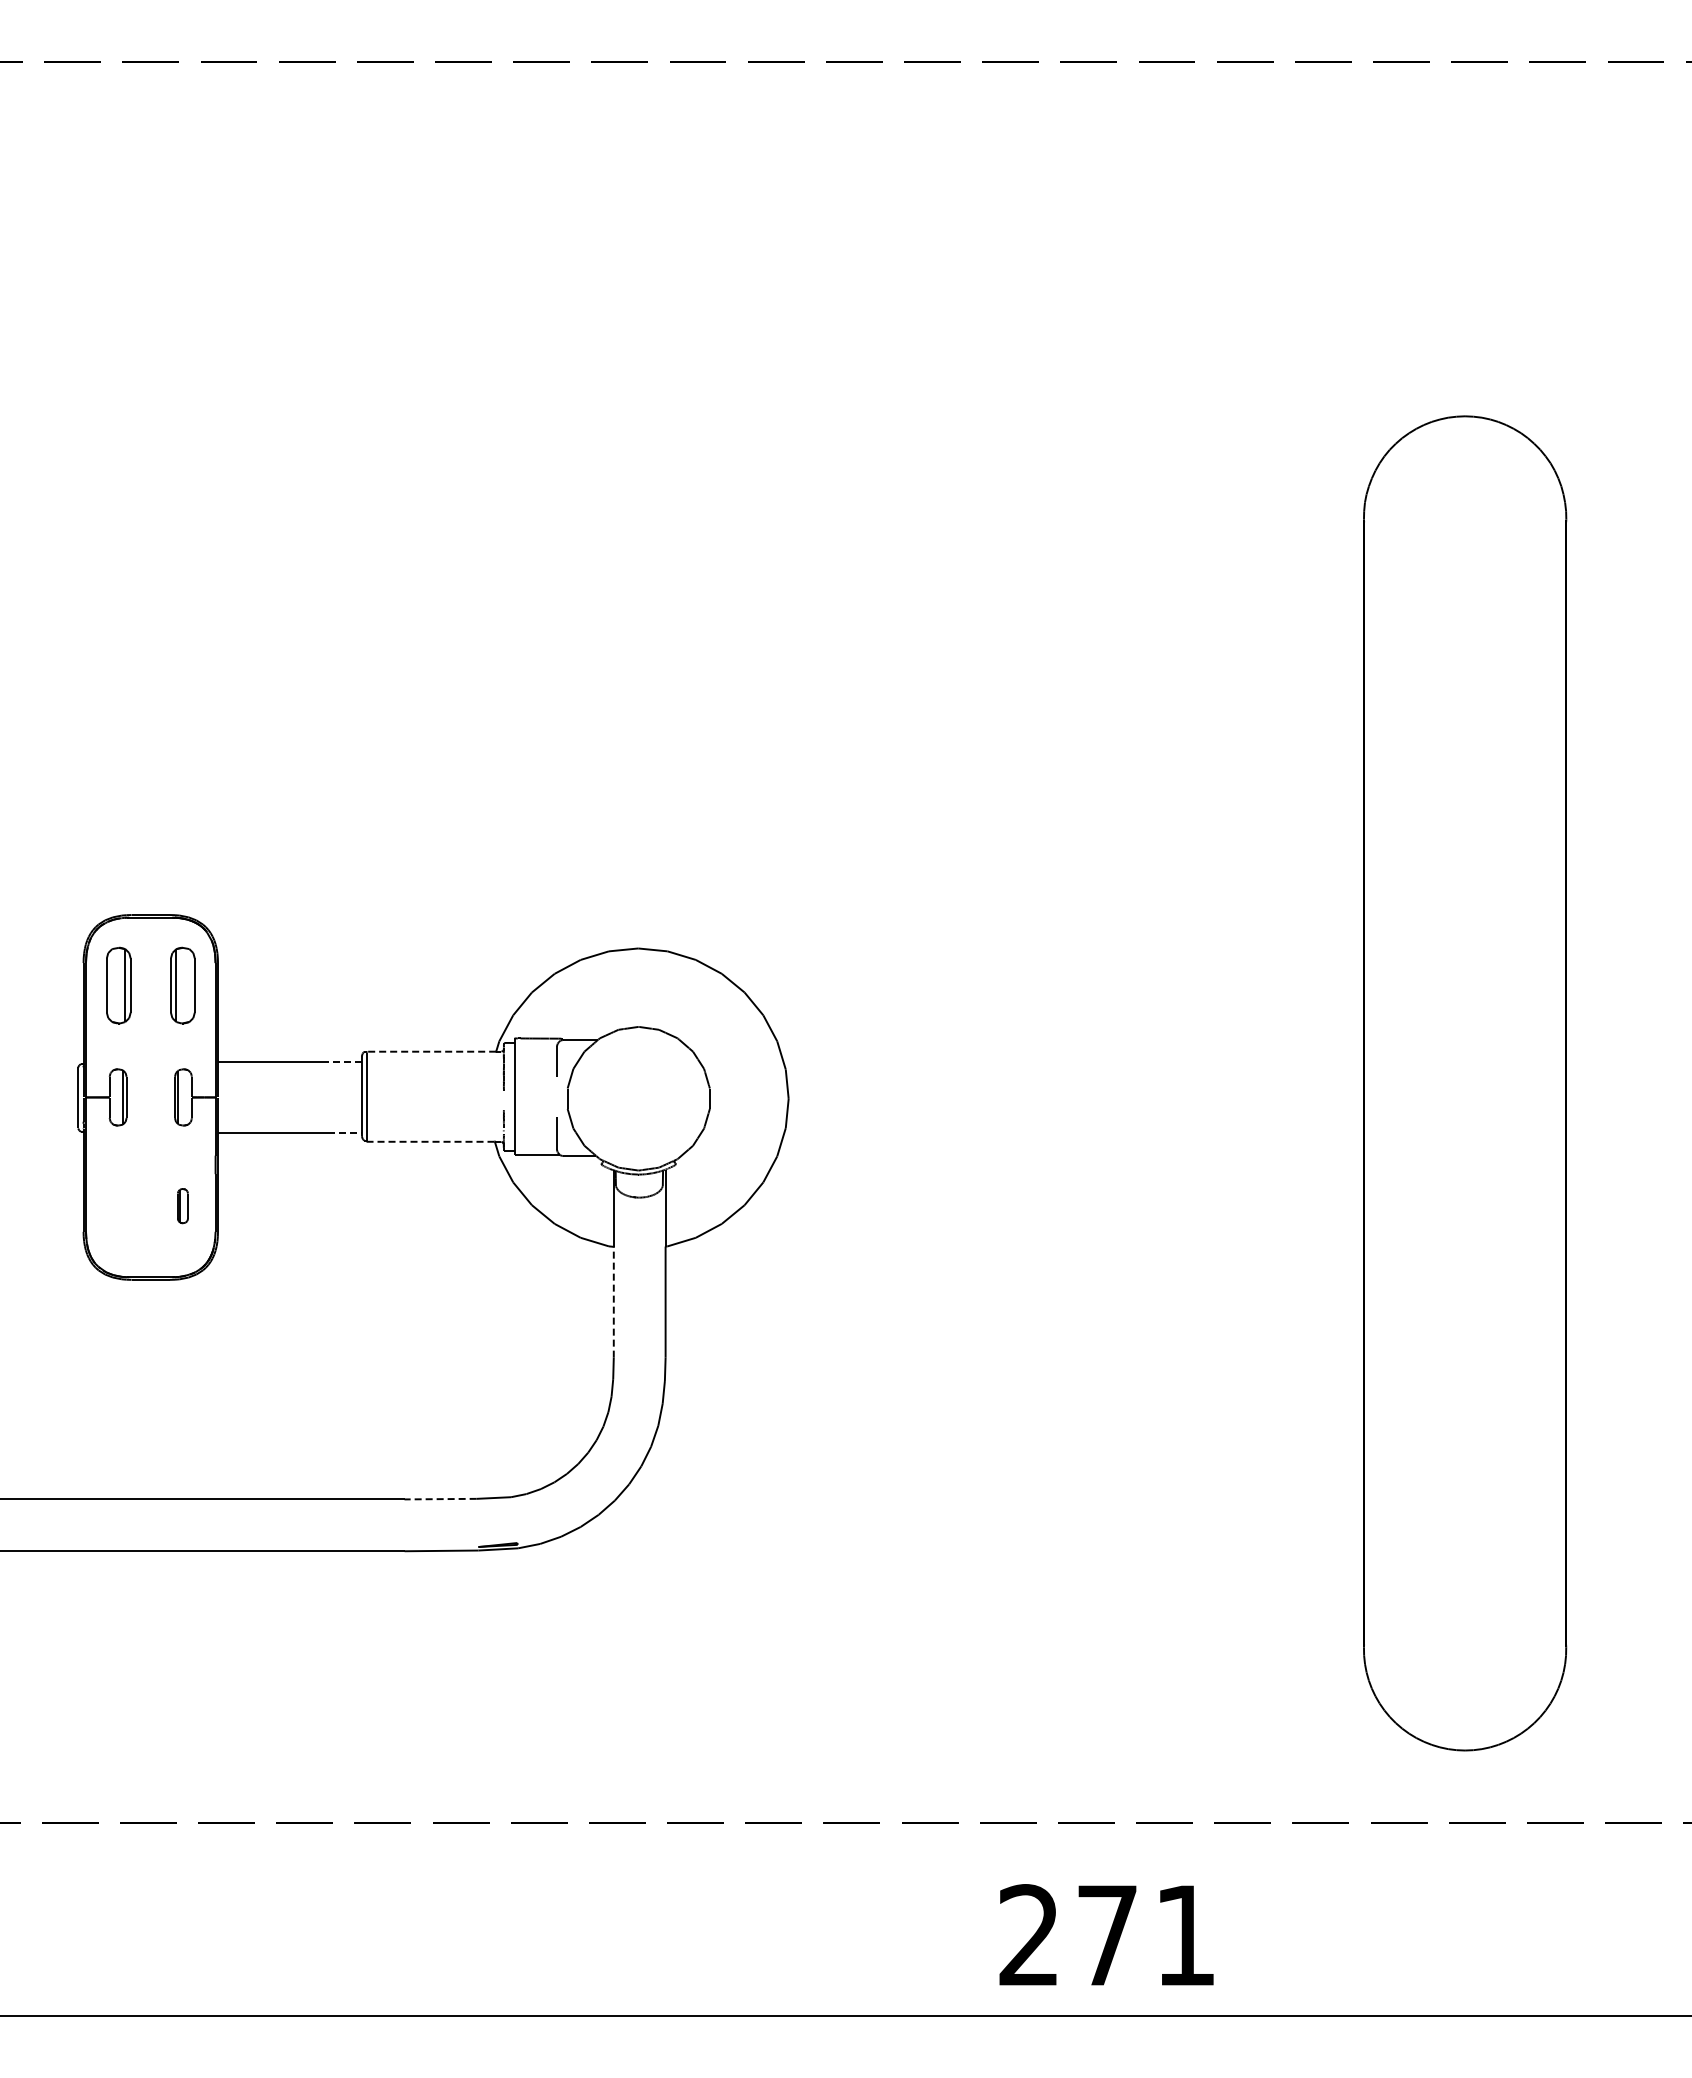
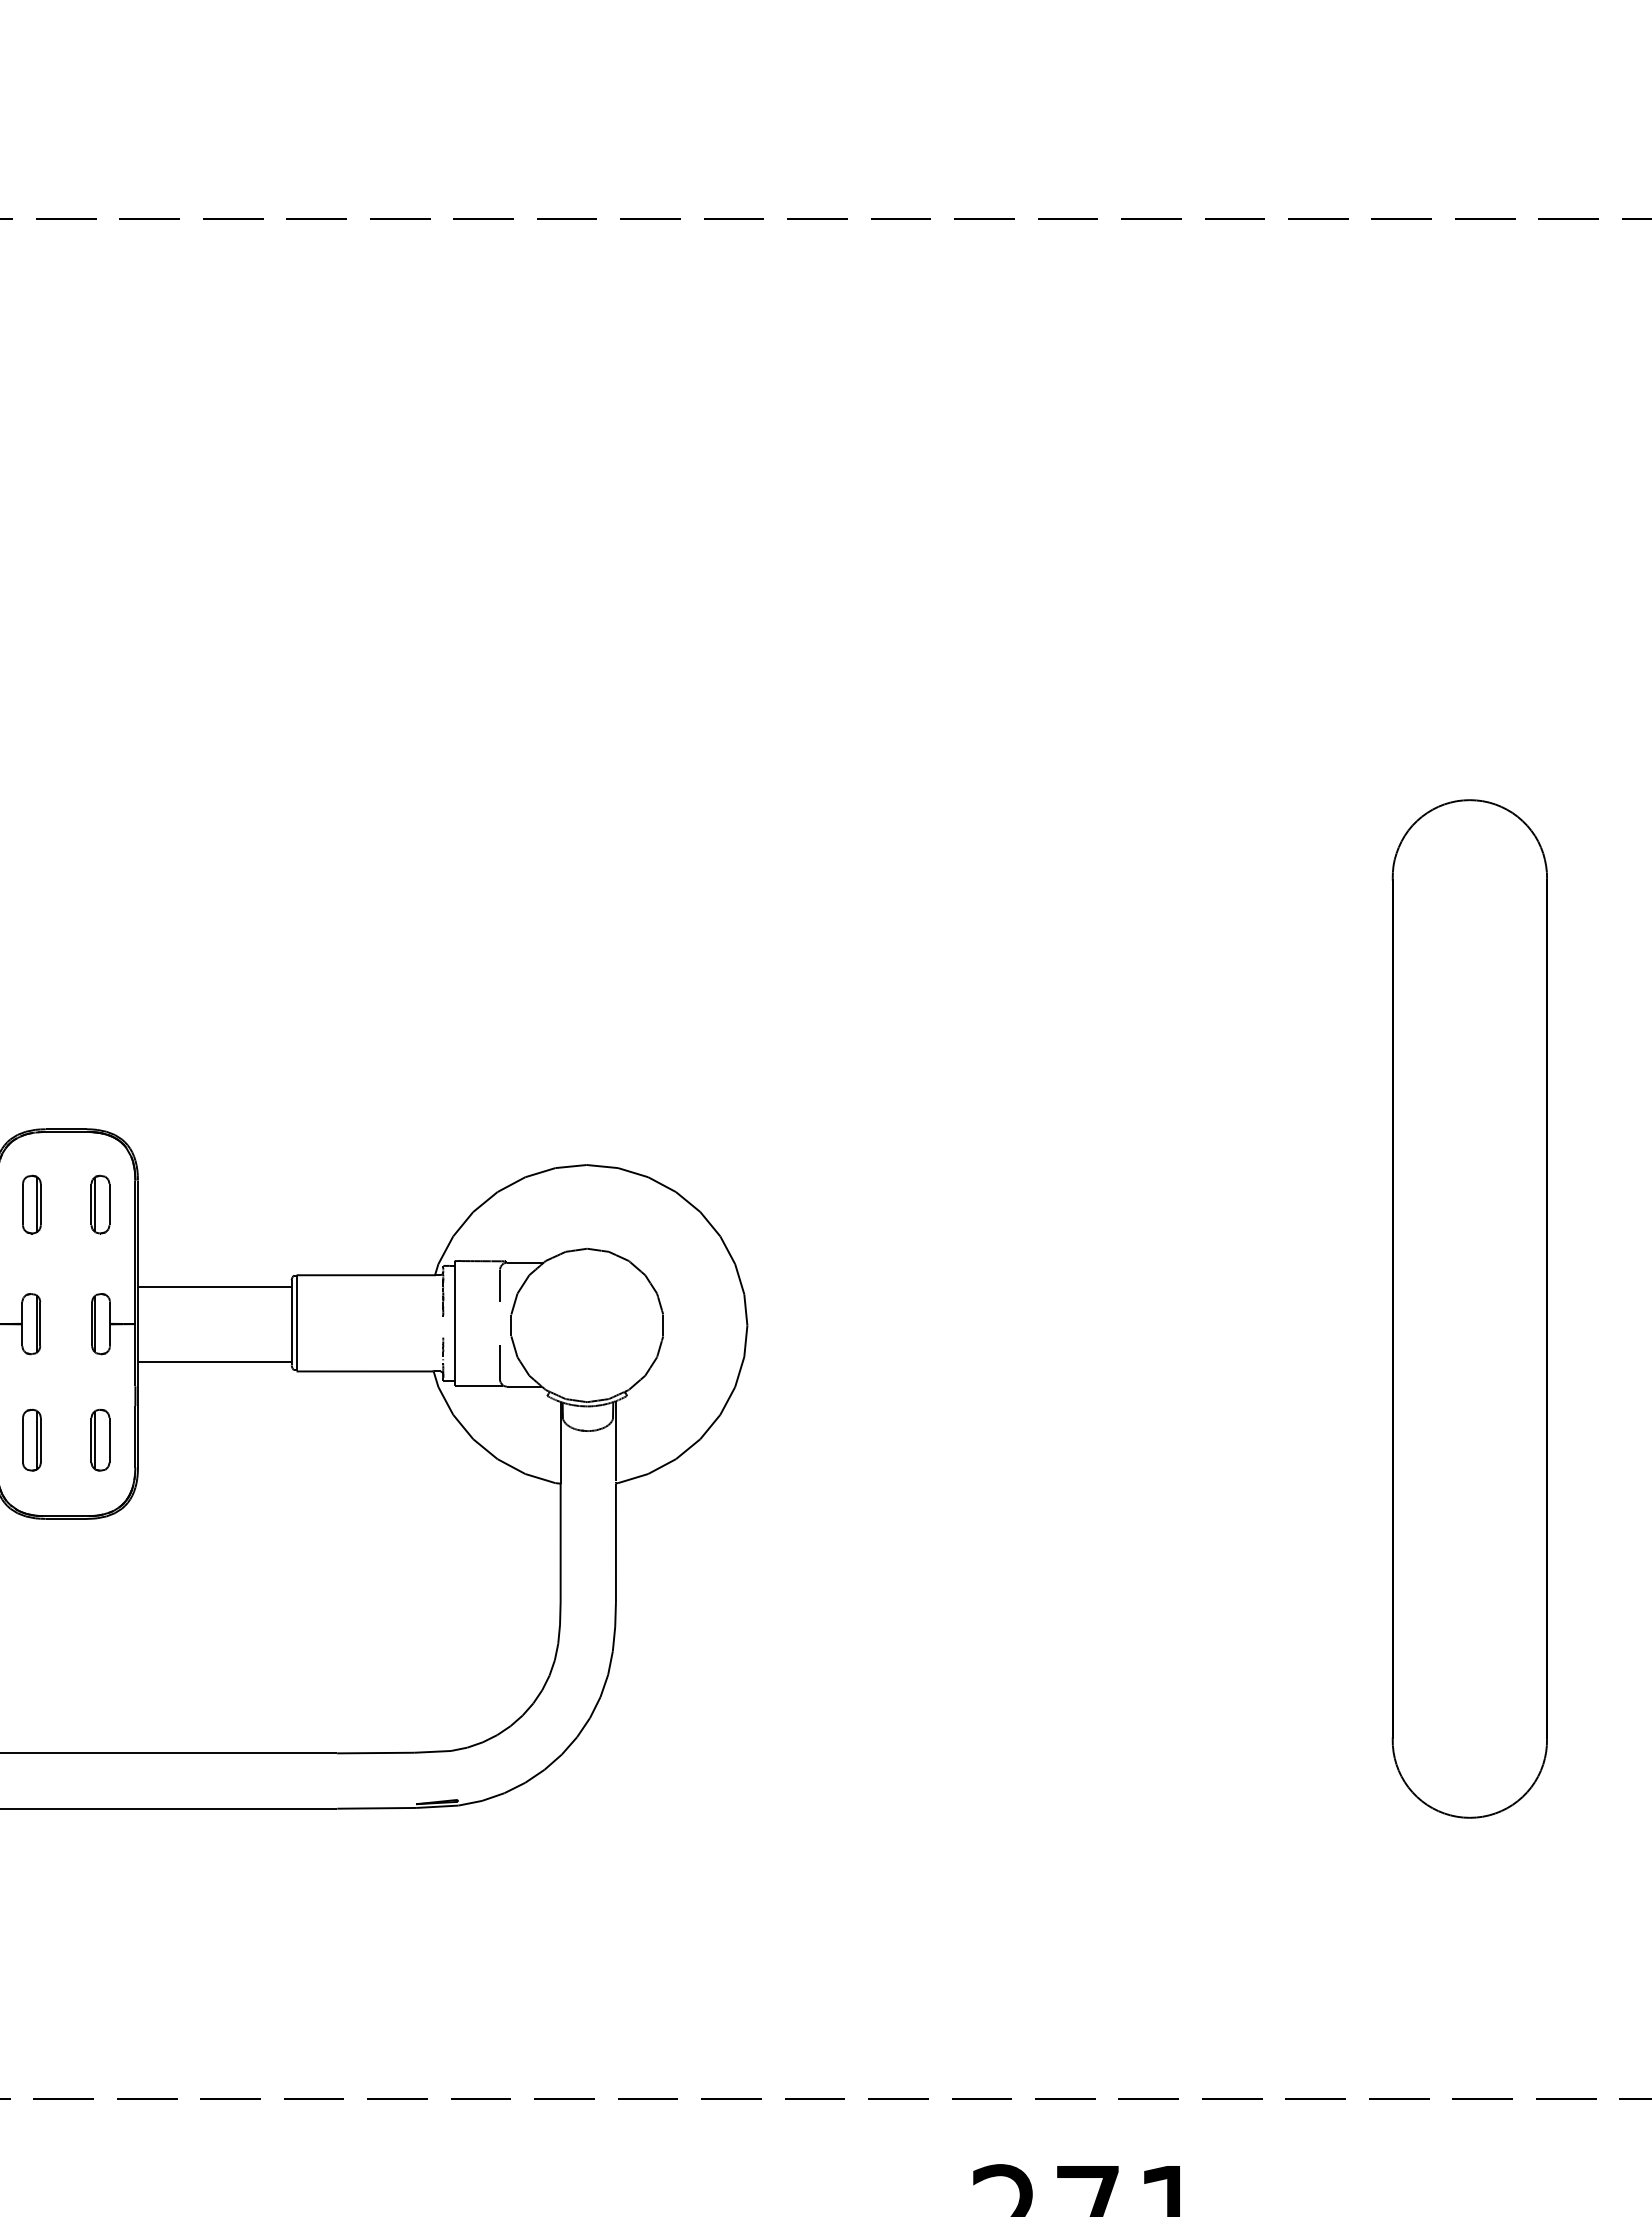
part: (118, 985) -> (31, 1204), size x0.71
part: (182, 985) -> (100, 1204), size x0.71
line: (431, 1051) -> (365, 1275), dashed -> solid
line: (345, 1062) -> (274, 1286), dashed -> solid
part: (1465, 1082) -> (1470, 1308), size x0.71
line: (345, 1132) -> (274, 1361), dashed -> solid
line: (431, 1141) -> (365, 1371), dashed -> solid
part: (118, 1205) -> (31, 1439), added
part: (182, 1205) -> (100, 1439), size x1.67
line: (613, 1301) -> (560, 1542), dashed -> solid
line: (440, 1499) -> (375, 1753), dashed -> solid

